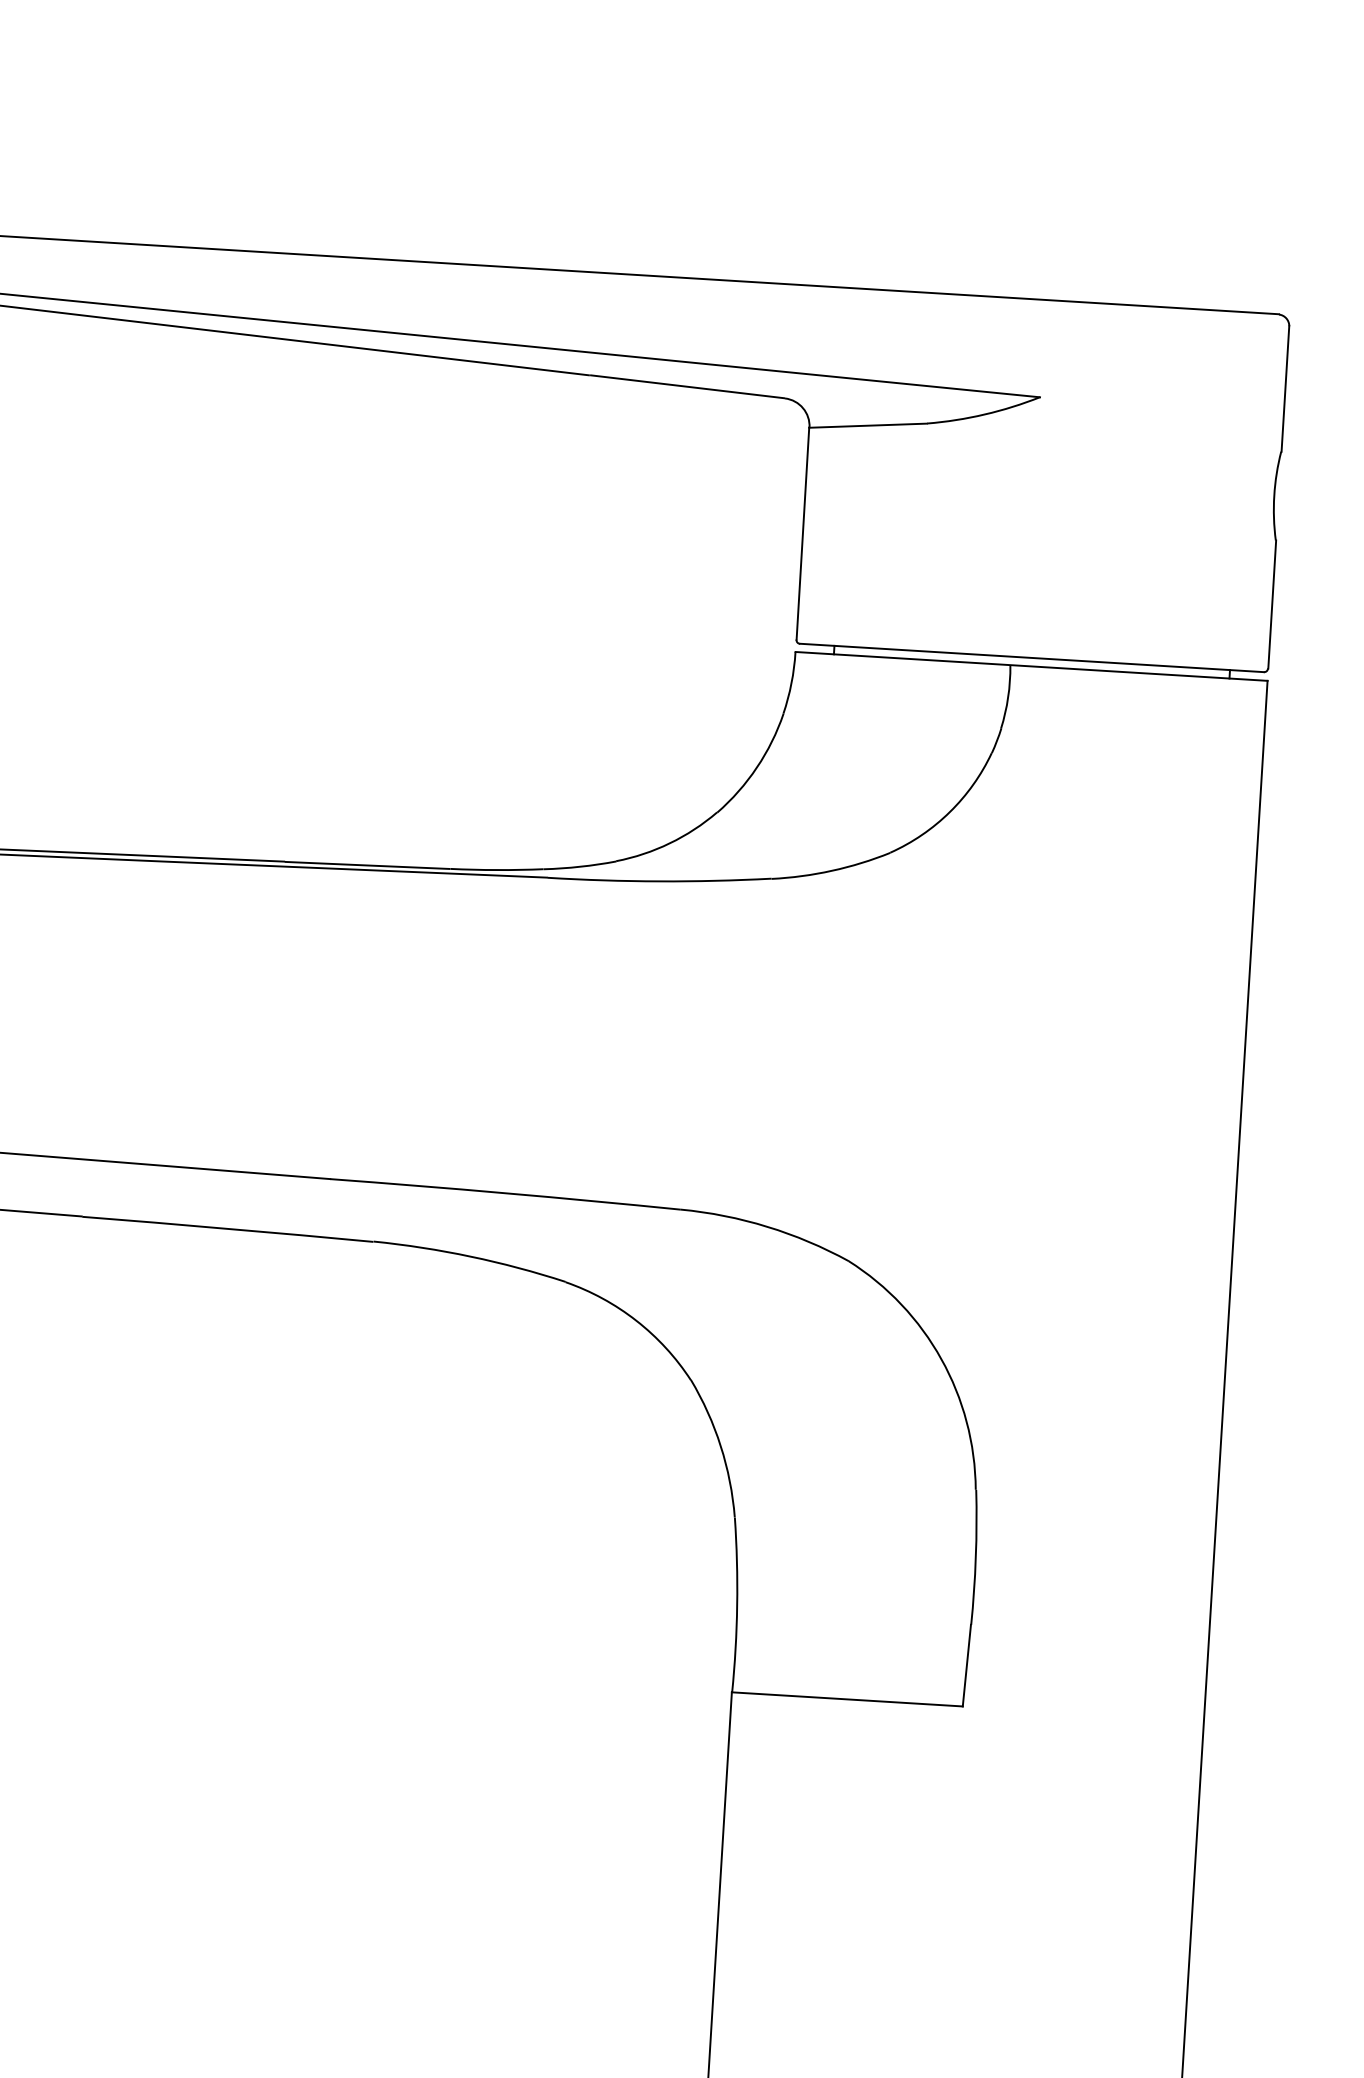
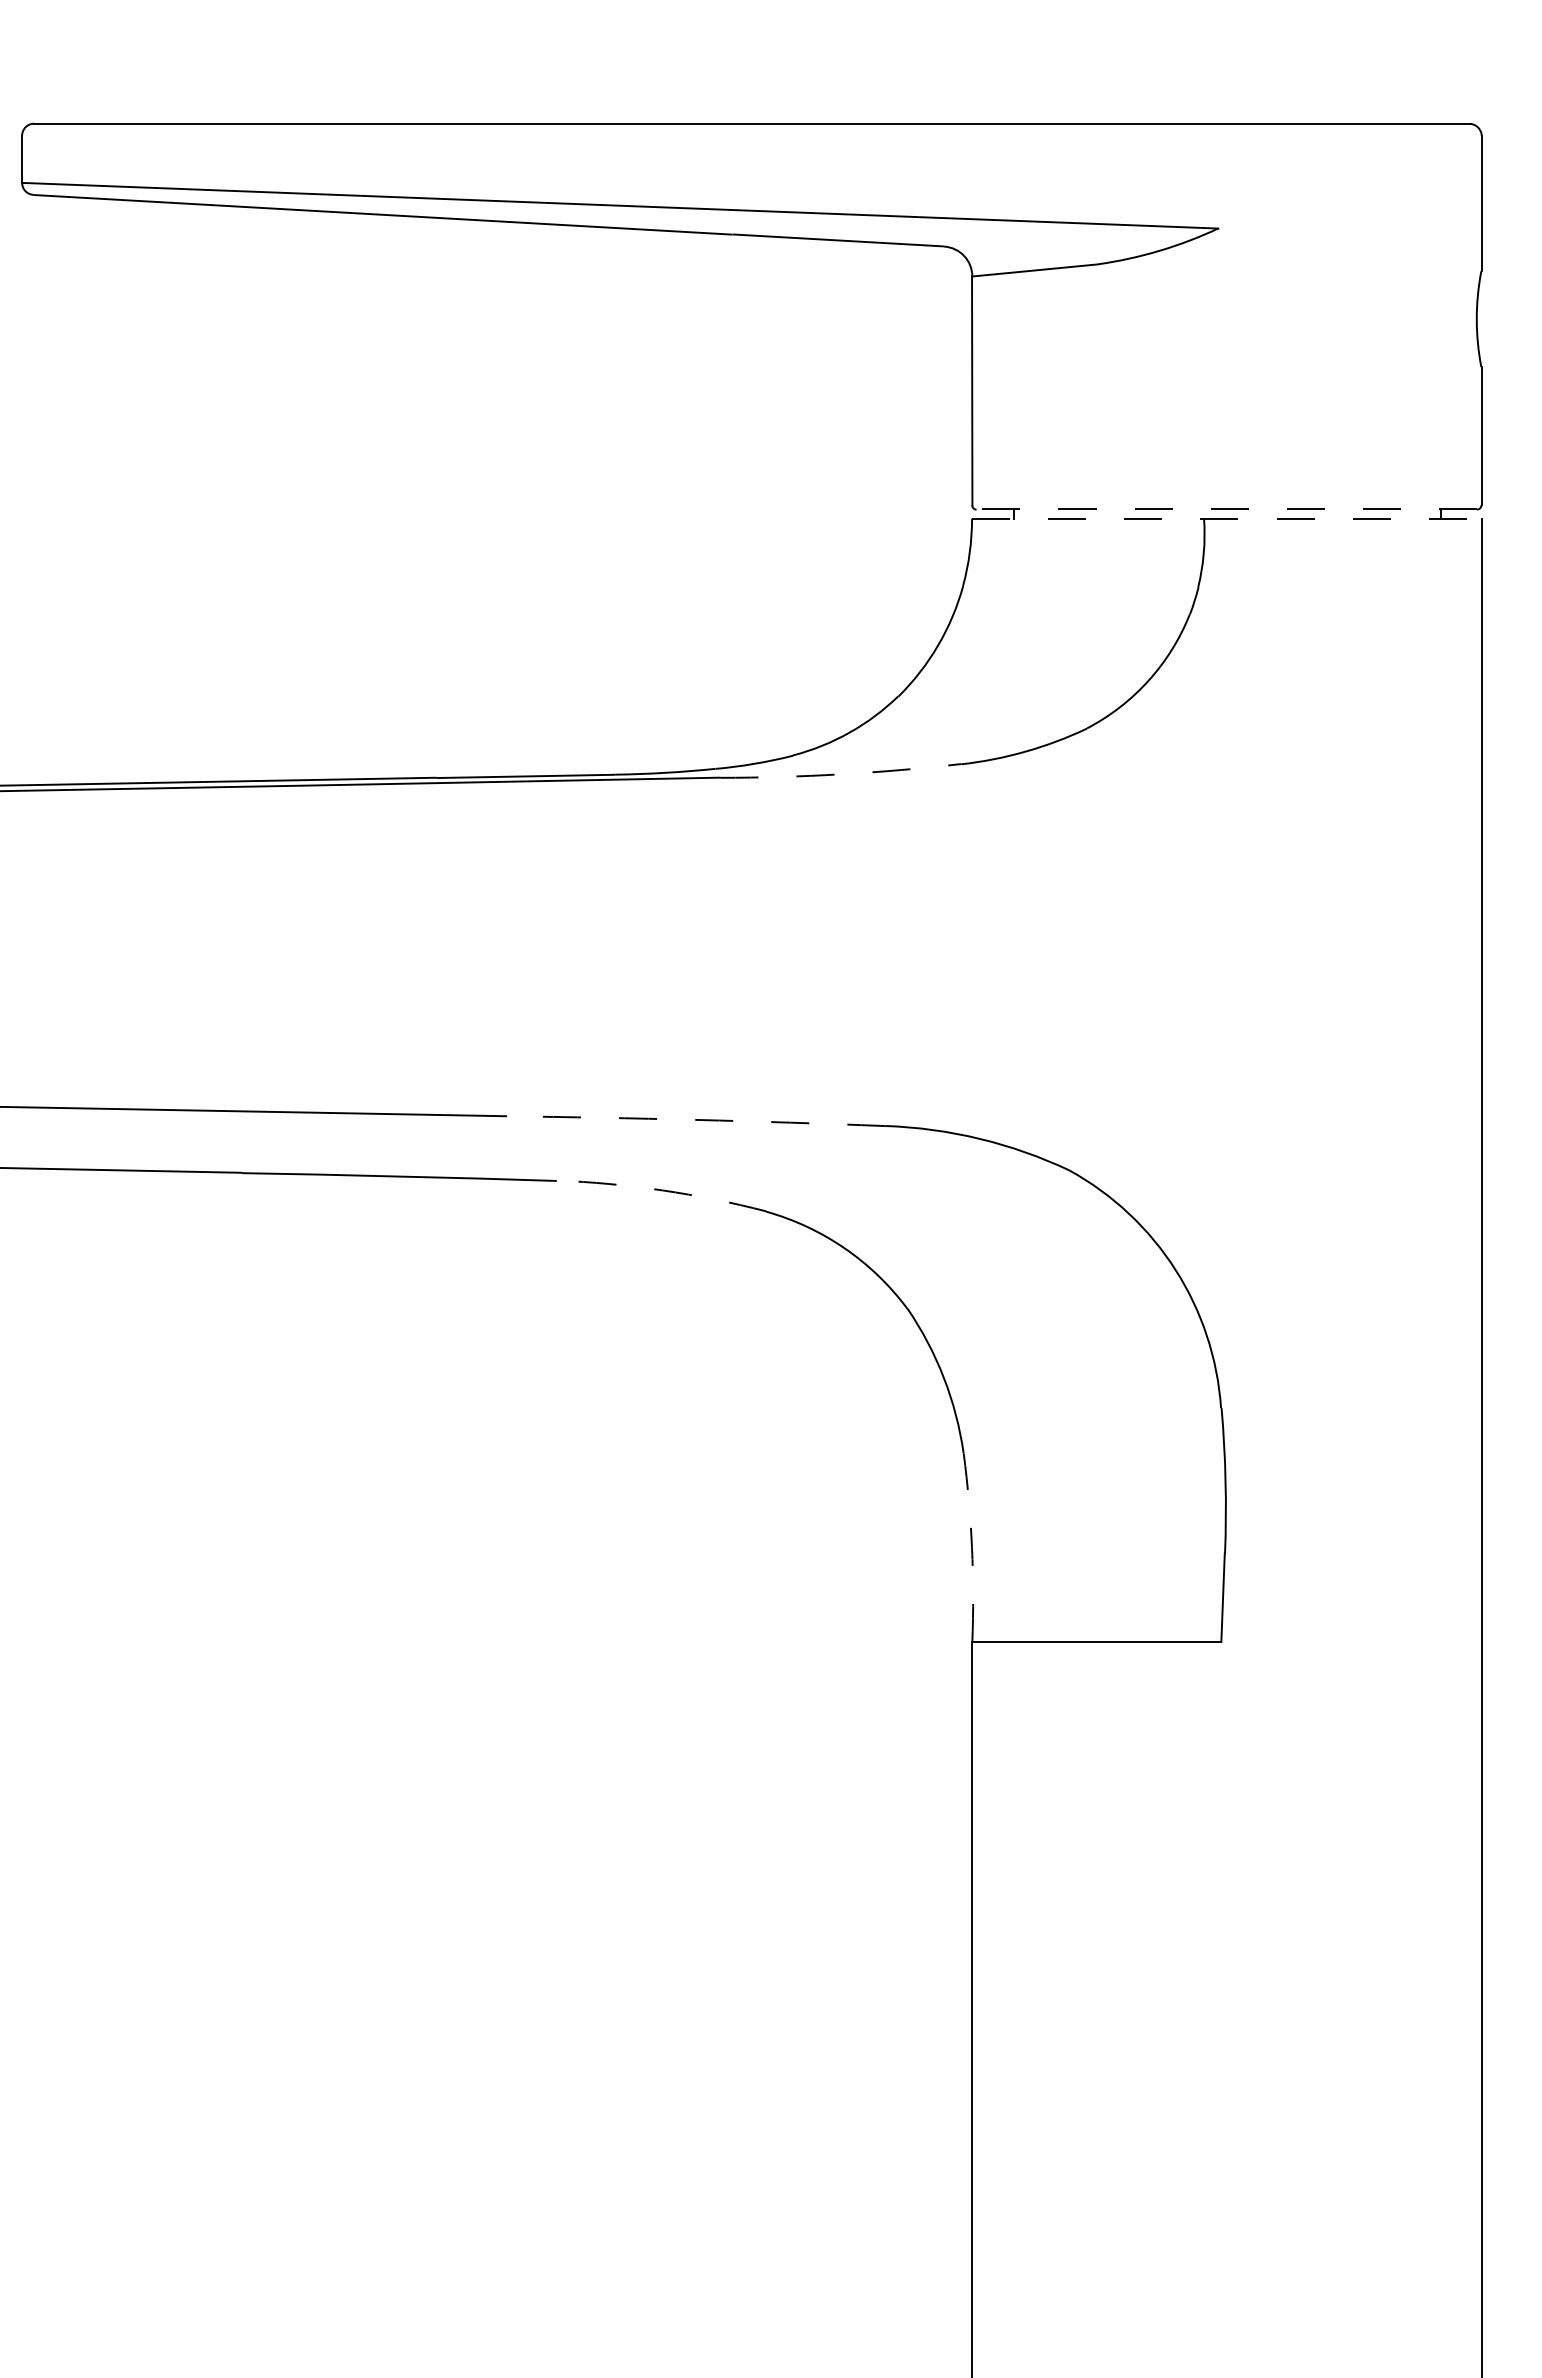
line: (1031, 657) -> (1226, 509), solid -> dashed
line: (1031, 666) -> (1226, 518), solid -> dashed
arc: (659, 881) -> (840, 774), solid -> dashed
arc: (505, 1192) -> (695, 1119), solid -> dashed
arc: (470, 1256) -> (662, 1190), solid -> dashed
arc: (737, 1604) -> (972, 1547), solid -> dashed

